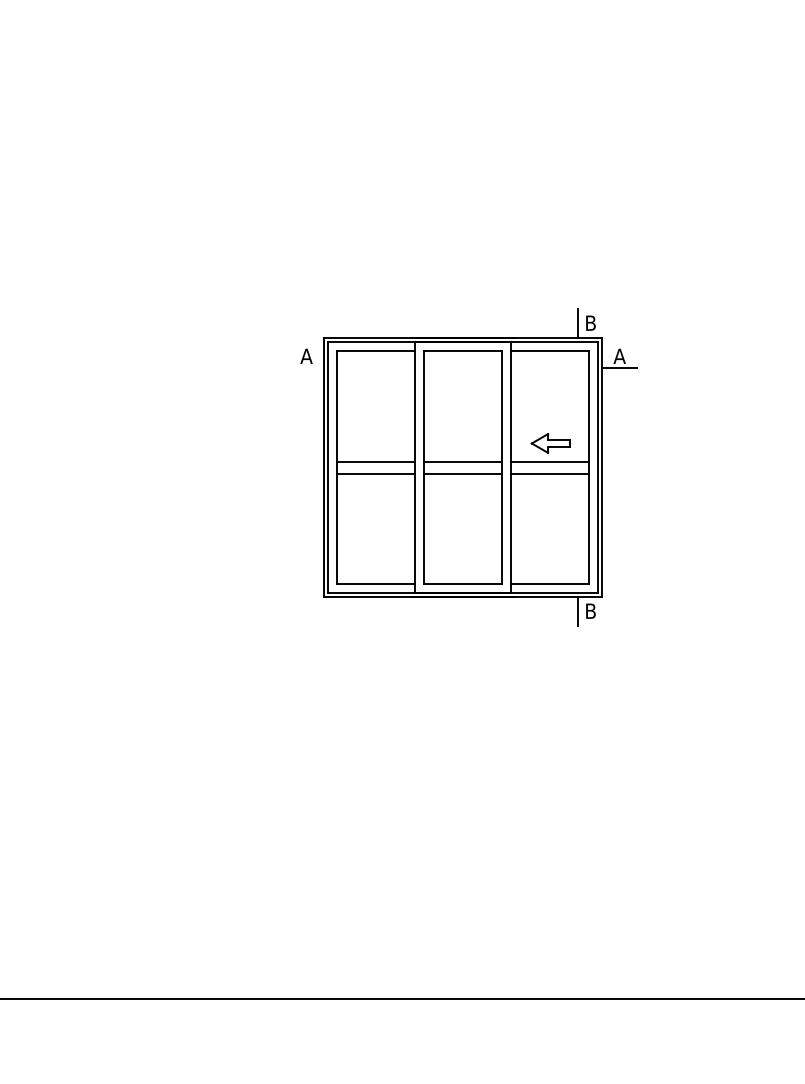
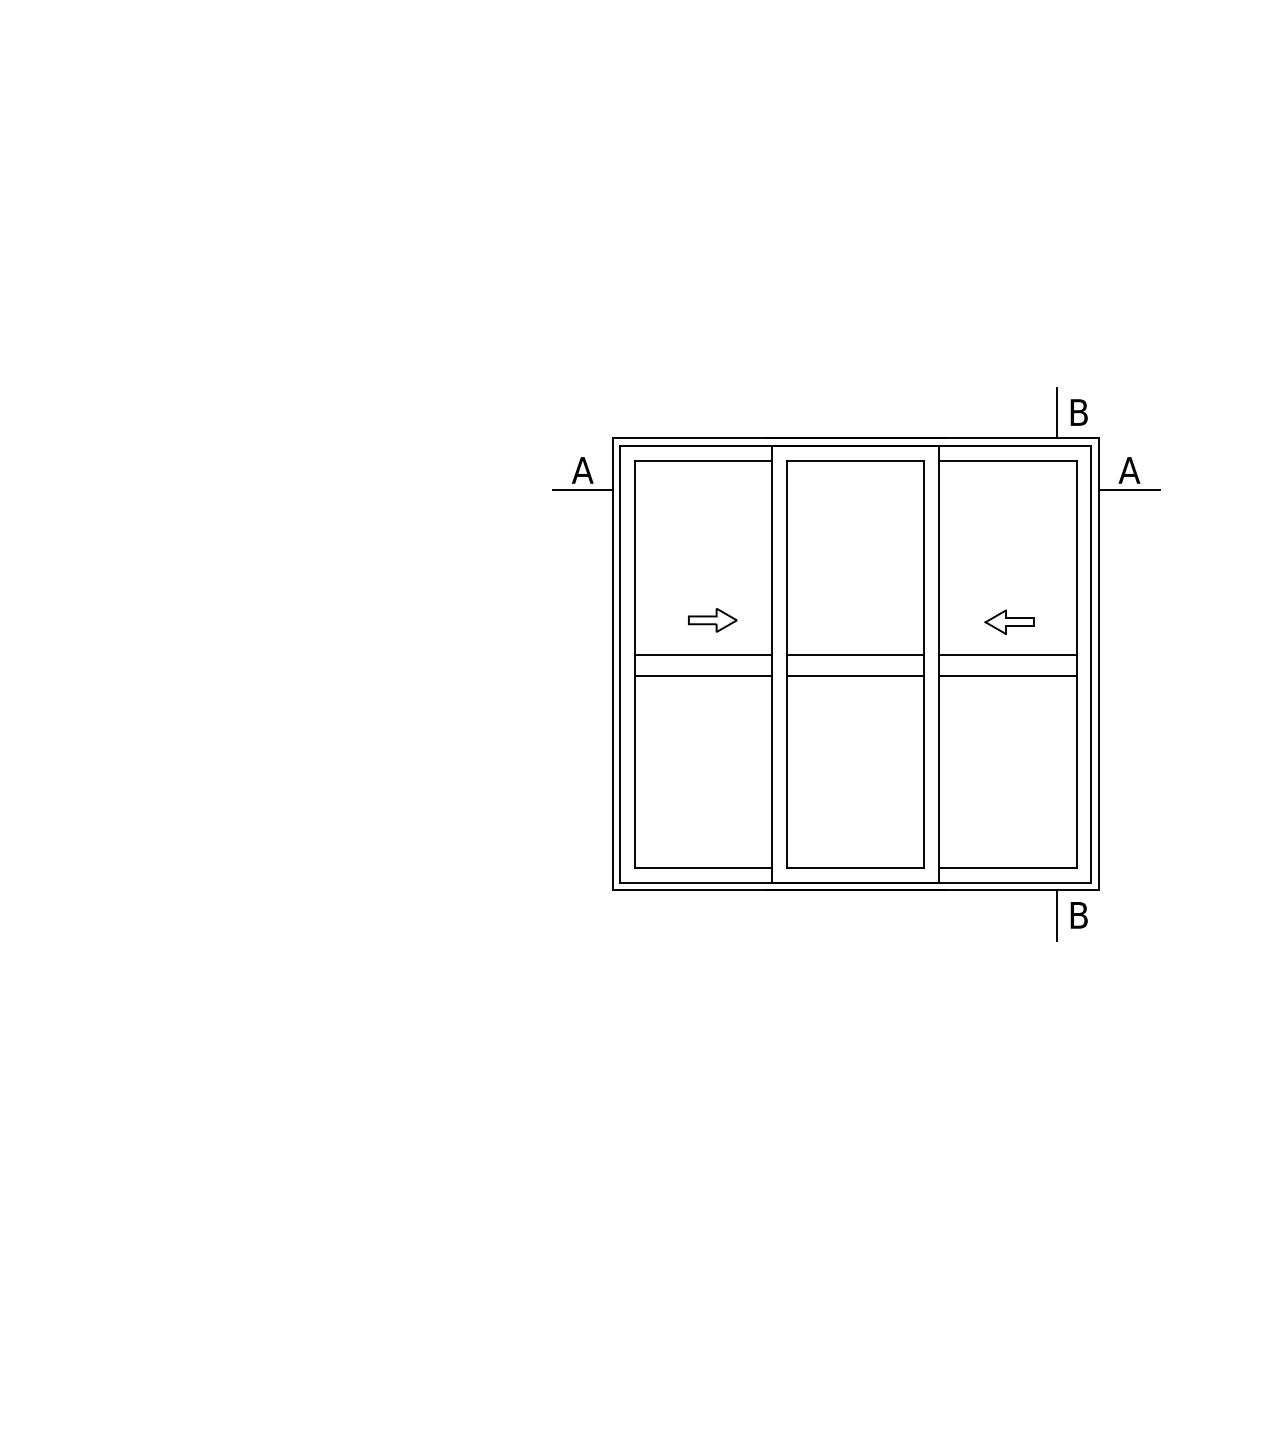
line: (306, 367) -> (582, 489), added
part: (380, 441) -> (711, 619), added
part: (550, 442) -> (1008, 620), size x0.71

